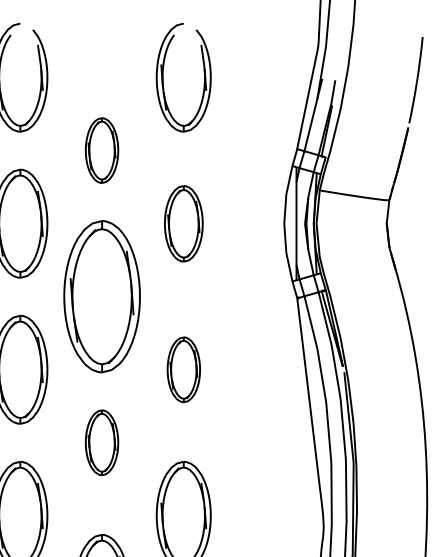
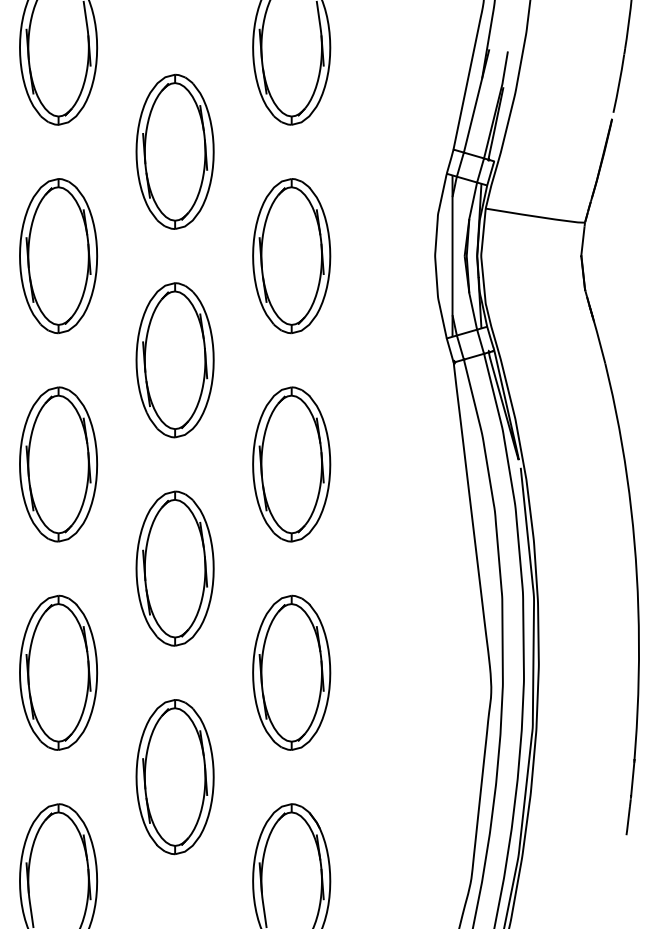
part: (101, 150) -> (174, 151), size x1.67
part: (183, 224) -> (291, 256), size x1.43
part: (101, 296) -> (174, 360), size x0.71
part: (183, 369) -> (291, 464), size x1.67
part: (101, 442) -> (174, 568), size x1.67

